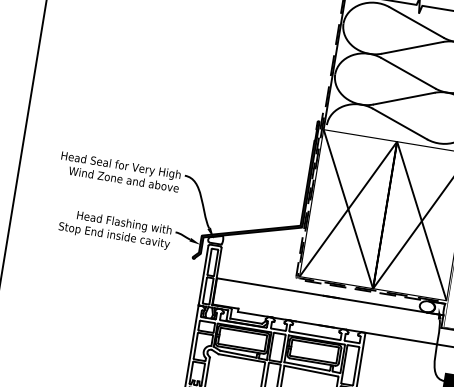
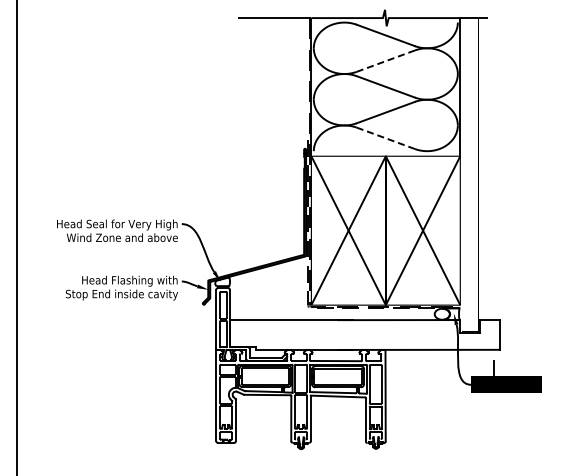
line: (412, 48) -> (385, 61), solid -> dashed
line: (400, 124) -> (386, 138), solid -> dashed

